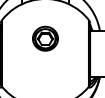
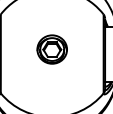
part: (45, 38) -> (52, 49), moved

